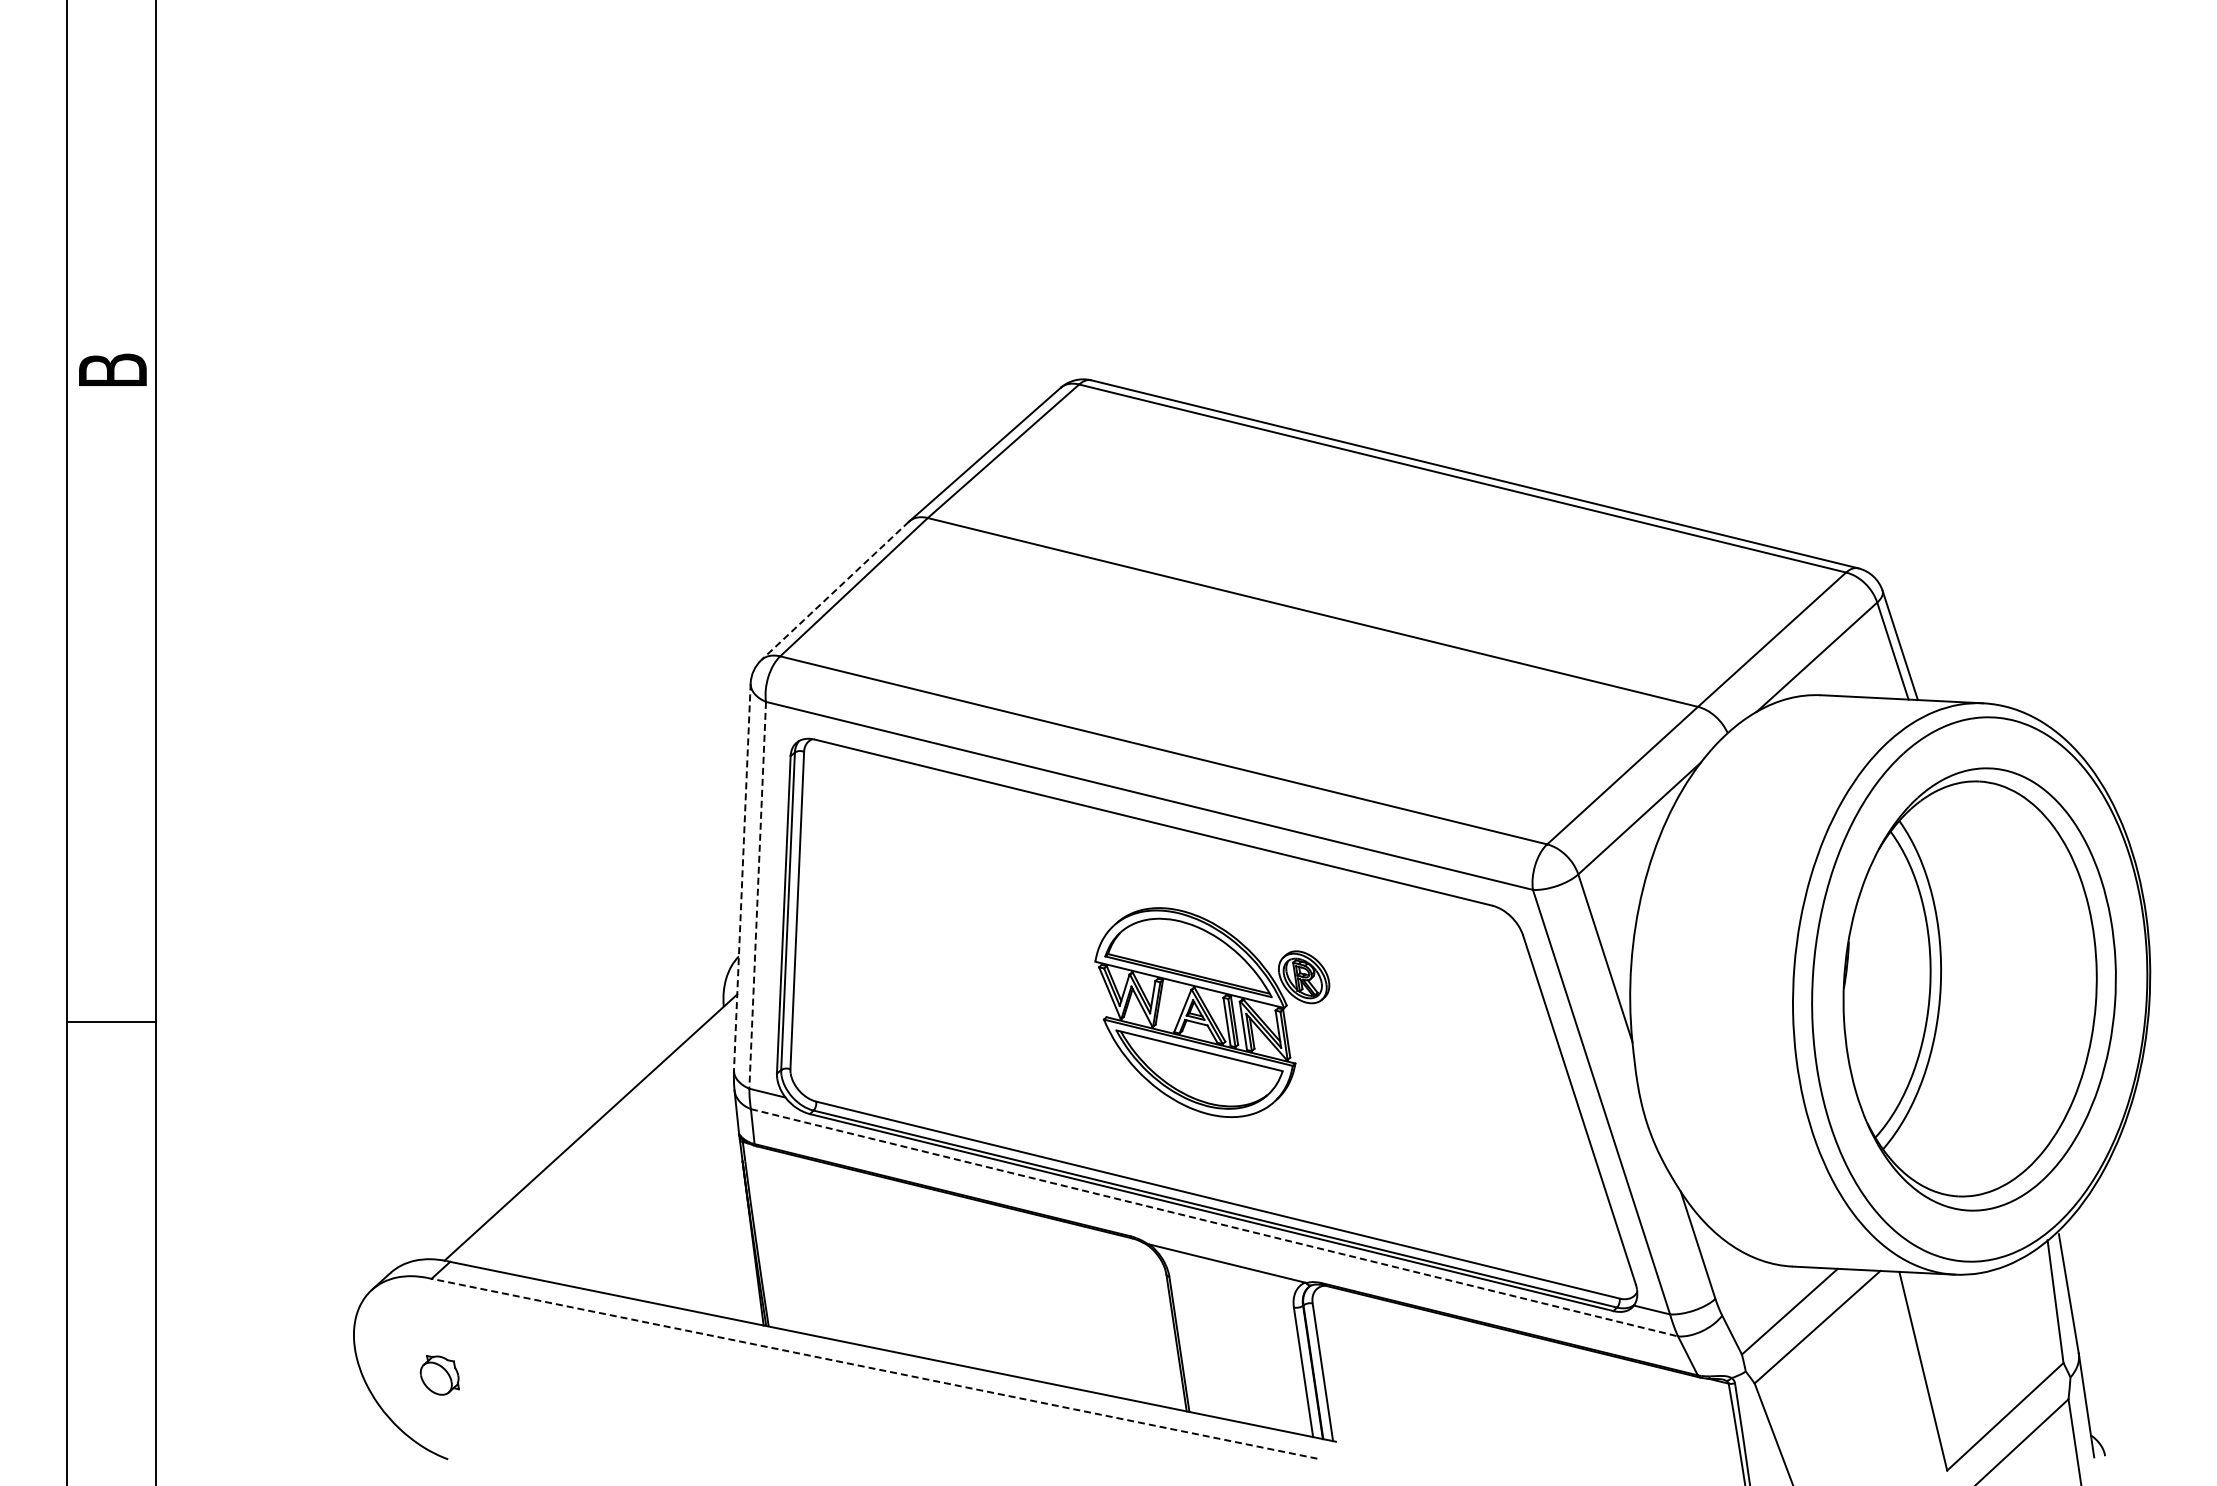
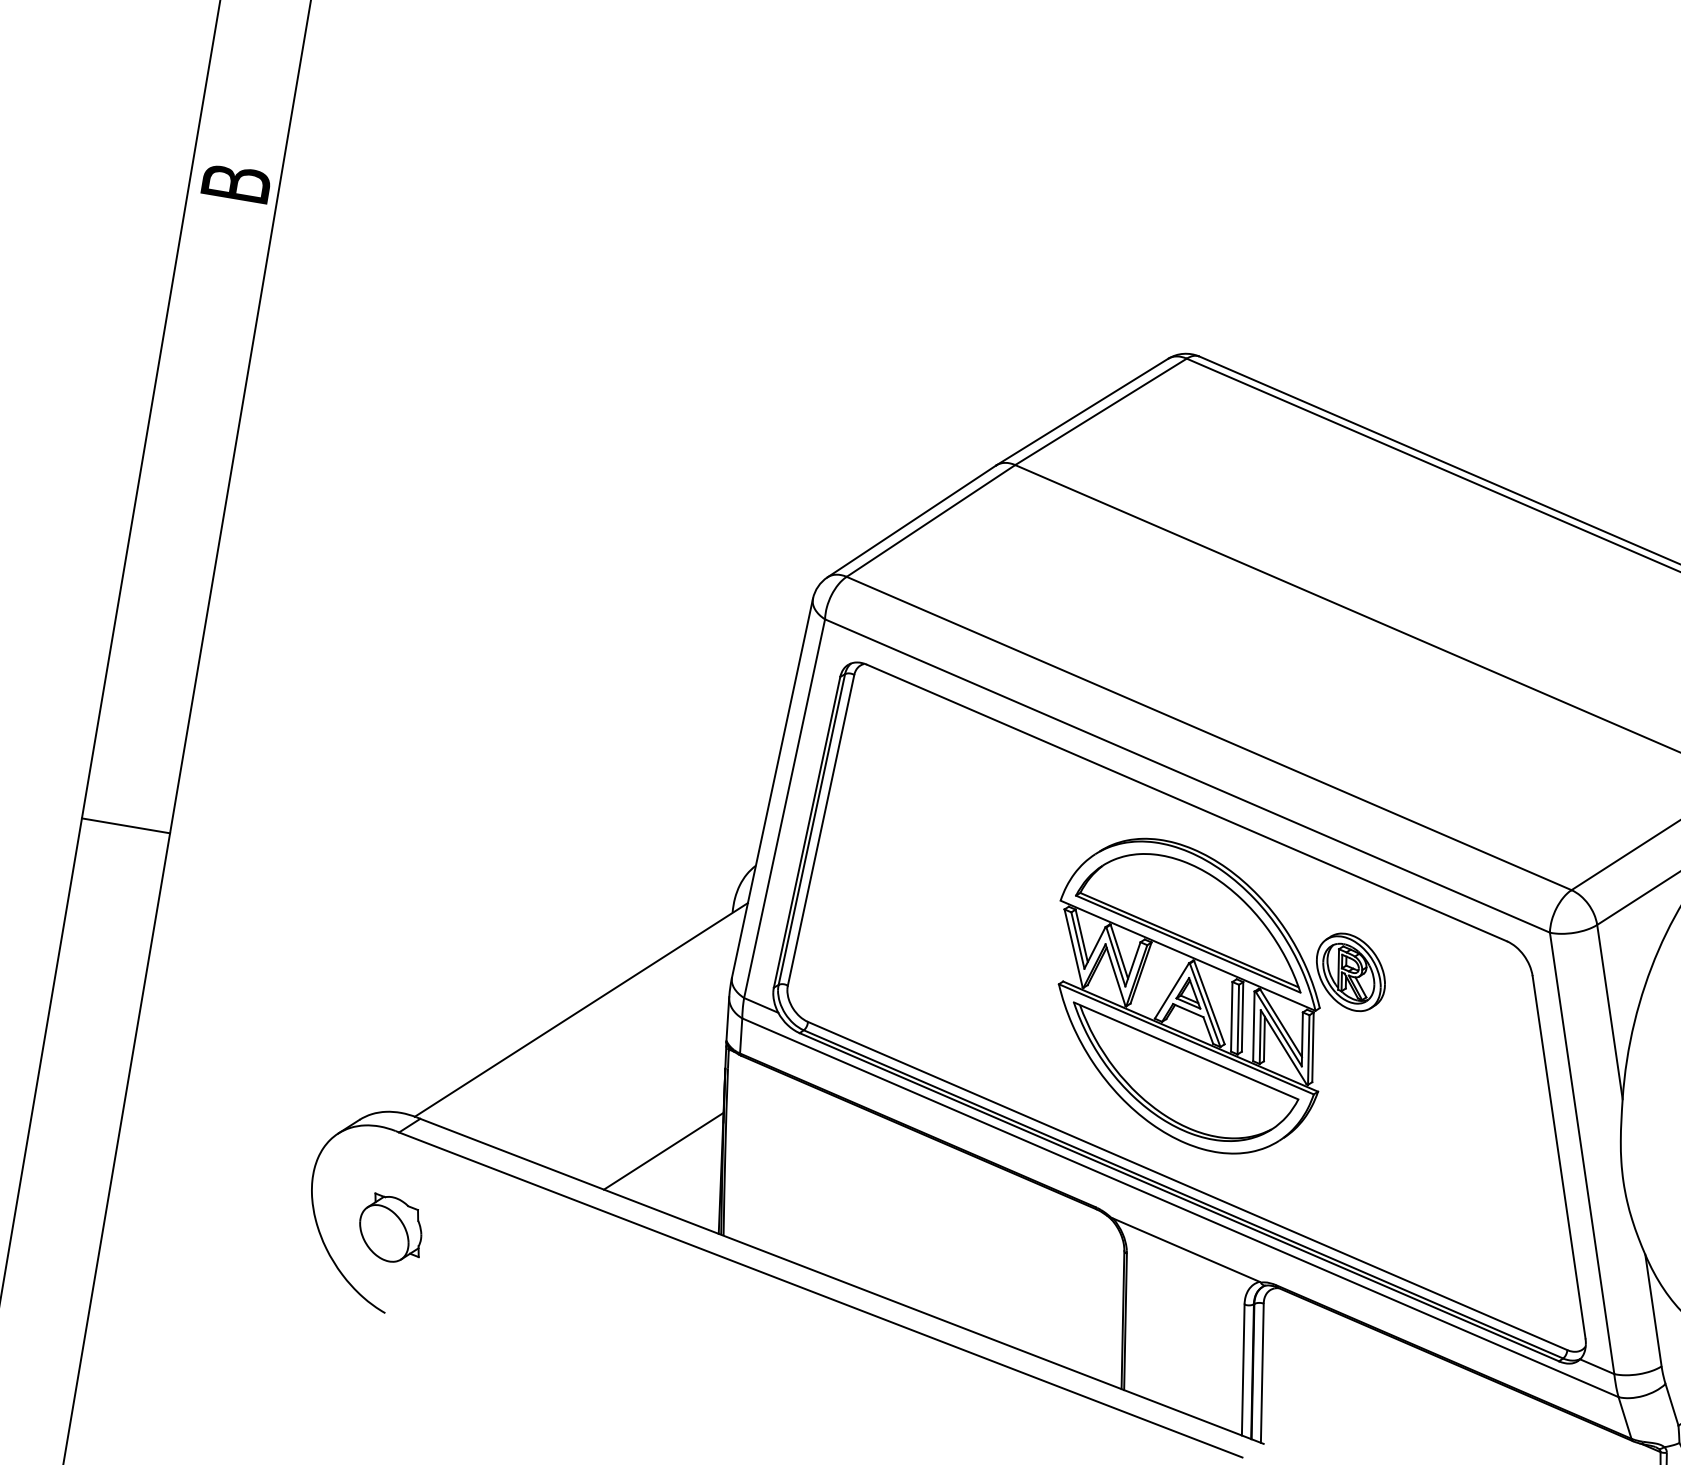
line: (834, 591) -> (911, 521), dashed -> solid
line: (742, 876) -> (772, 787), dashed -> solid
line: (757, 895) -> (784, 808), dashed -> solid
part: (1212, 1012) -> (1213, 1000), size x1.43
line: (1215, 1222) -> (1181, 1207), dashed -> solid
line: (695, 1253) -> (663, 1151), added
line: (874, 1368) -> (820, 1294), dashed -> solid
part: (439, 1375) -> (390, 1229), size x1.67

